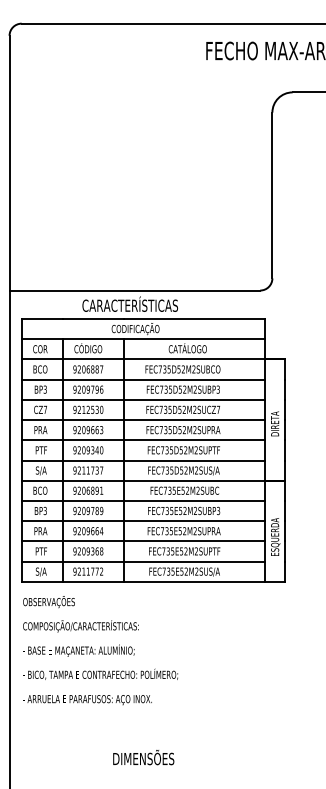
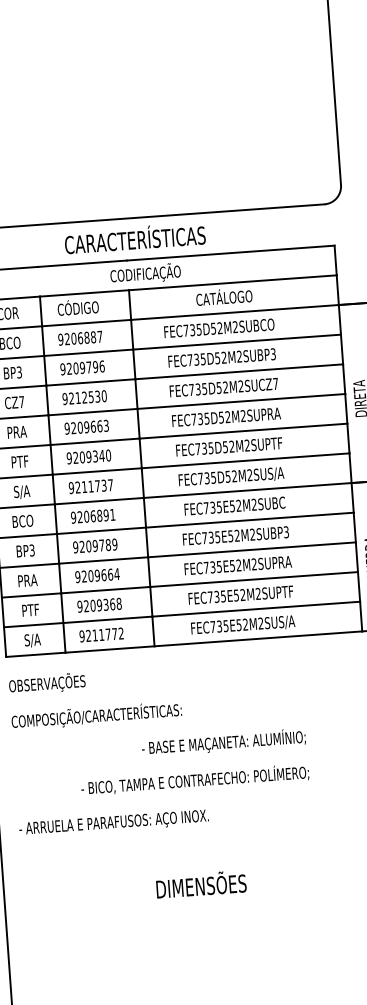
text: (78, 650) -> (223, 742), moved
text: (100, 673) -> (194, 778), moved
text: (143, 757) -> (200, 884), moved

